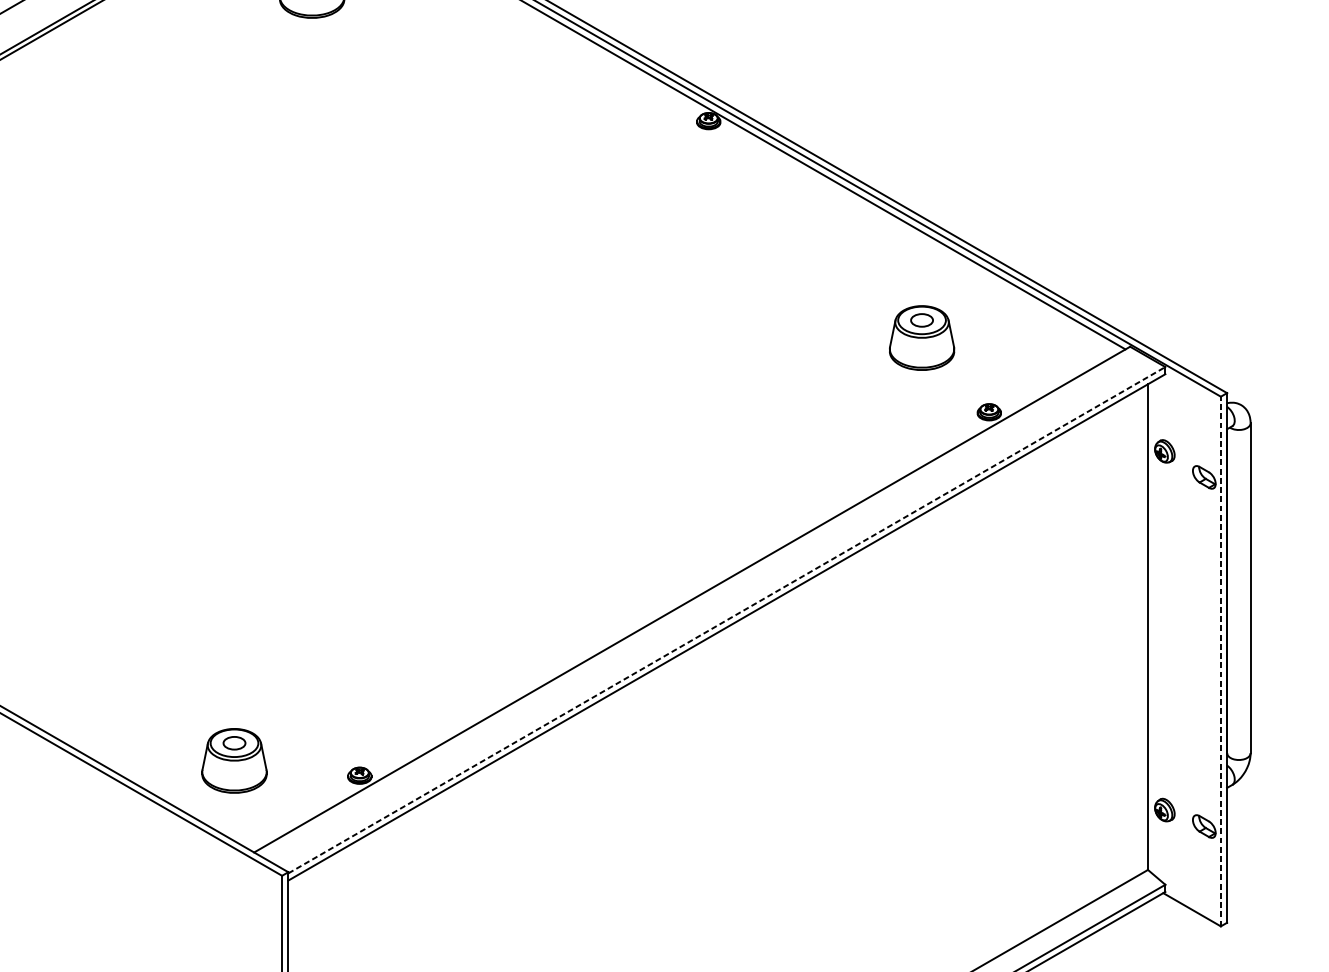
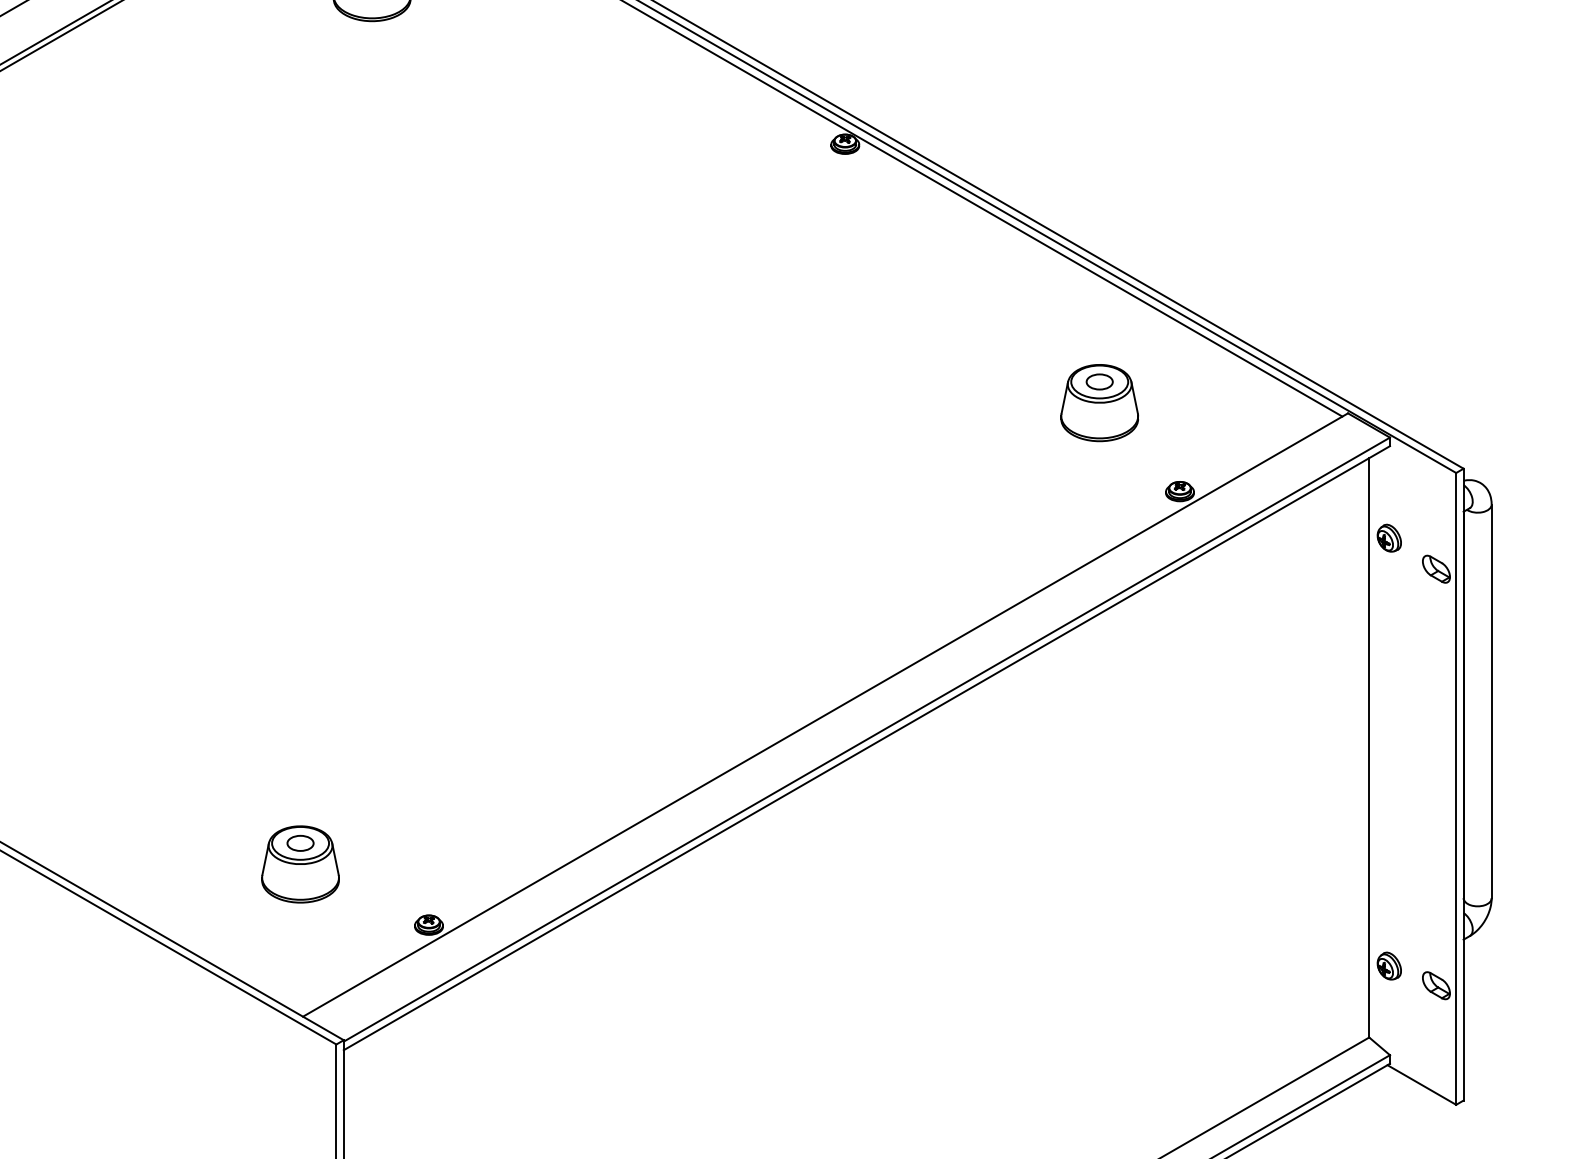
line: (727, 620) -> (867, 739), dashed -> solid
line: (1221, 661) -> (1456, 788), dashed -> solid
part: (234, 760) -> (300, 864), moved

